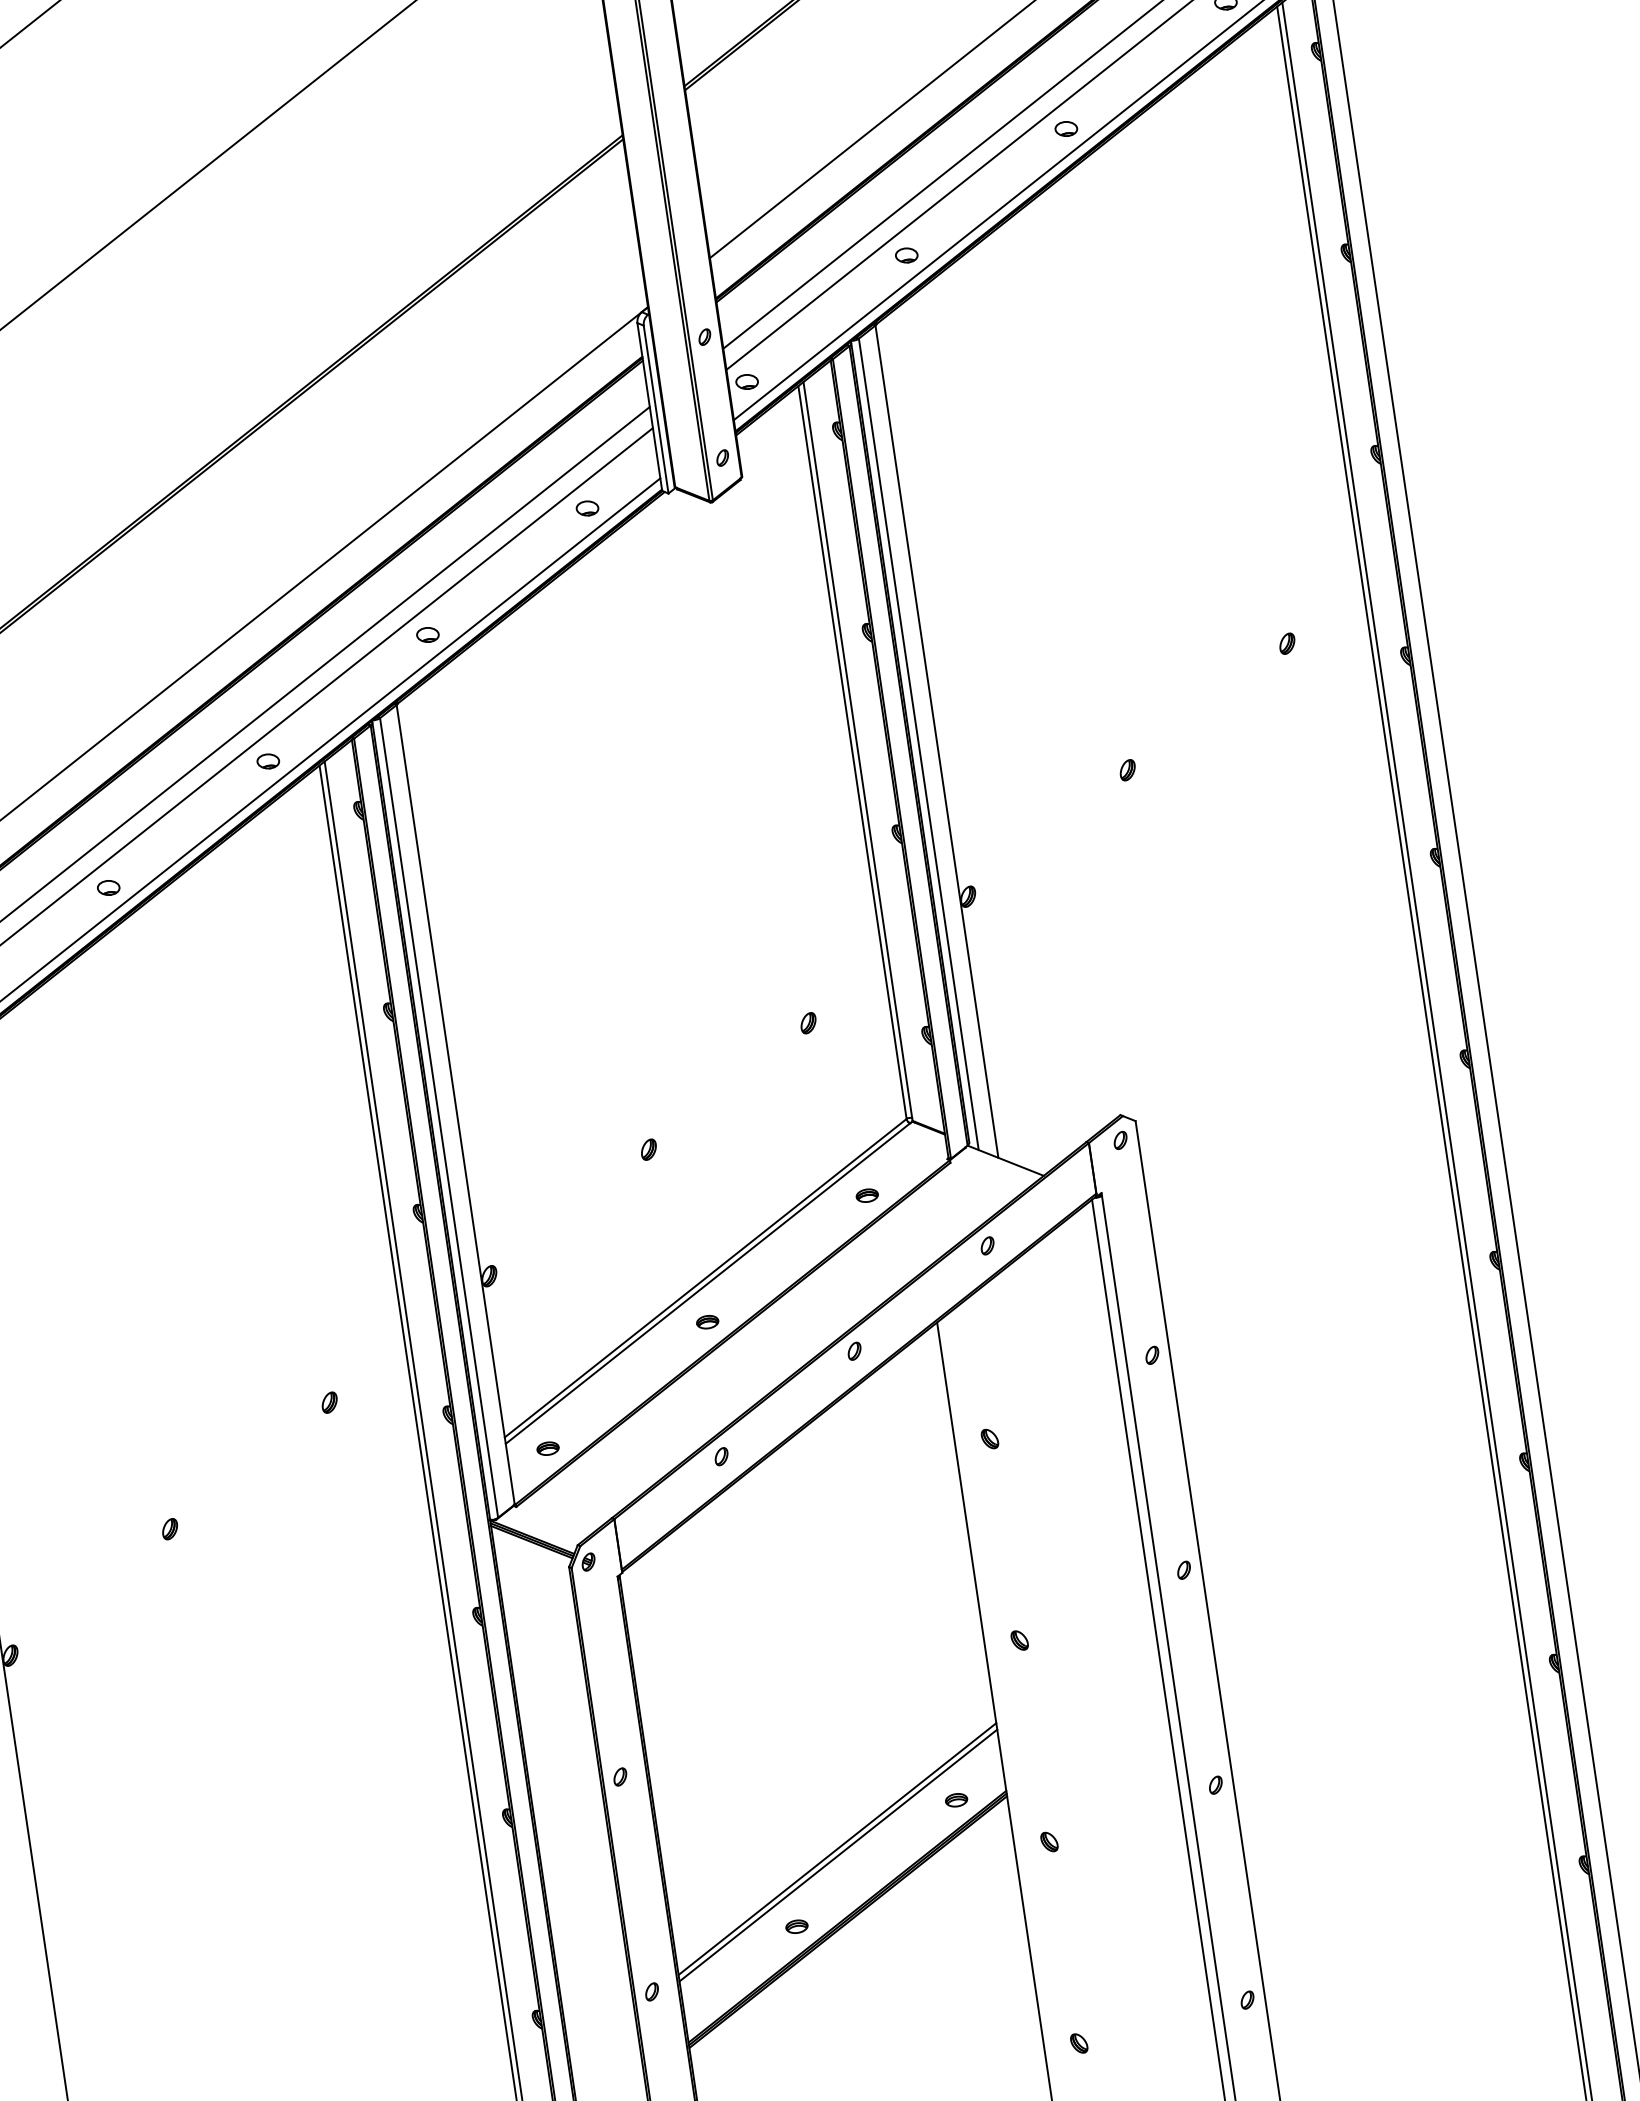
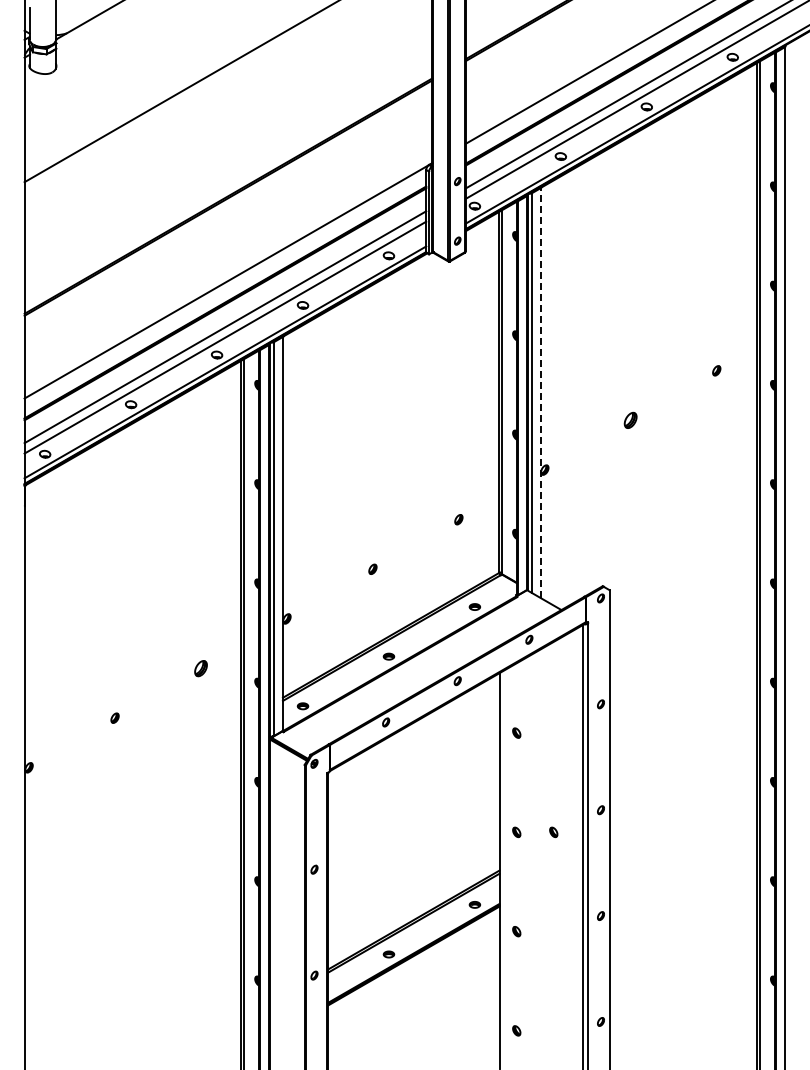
line: (936, 740) -> (540, 392), solid -> dashed
part: (1127, 770) -> (630, 420), size x1.6
part: (328, 1402) -> (200, 668), size x1.6
part: (1094, 1629) -> (553, 832), added

